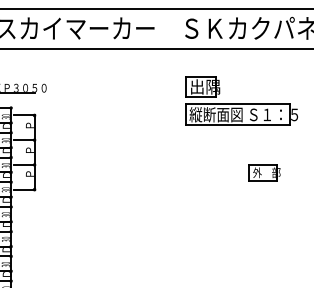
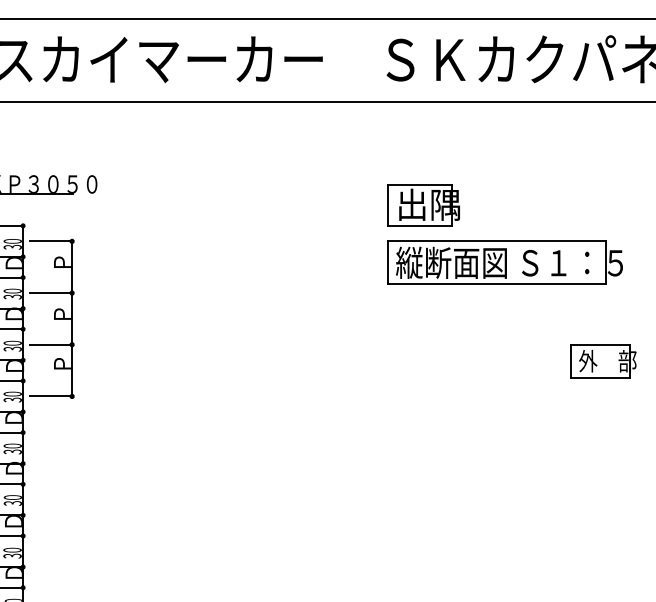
part: (241, 100) -> (504, 233), moved
part: (264, 172) -> (602, 360), moved

